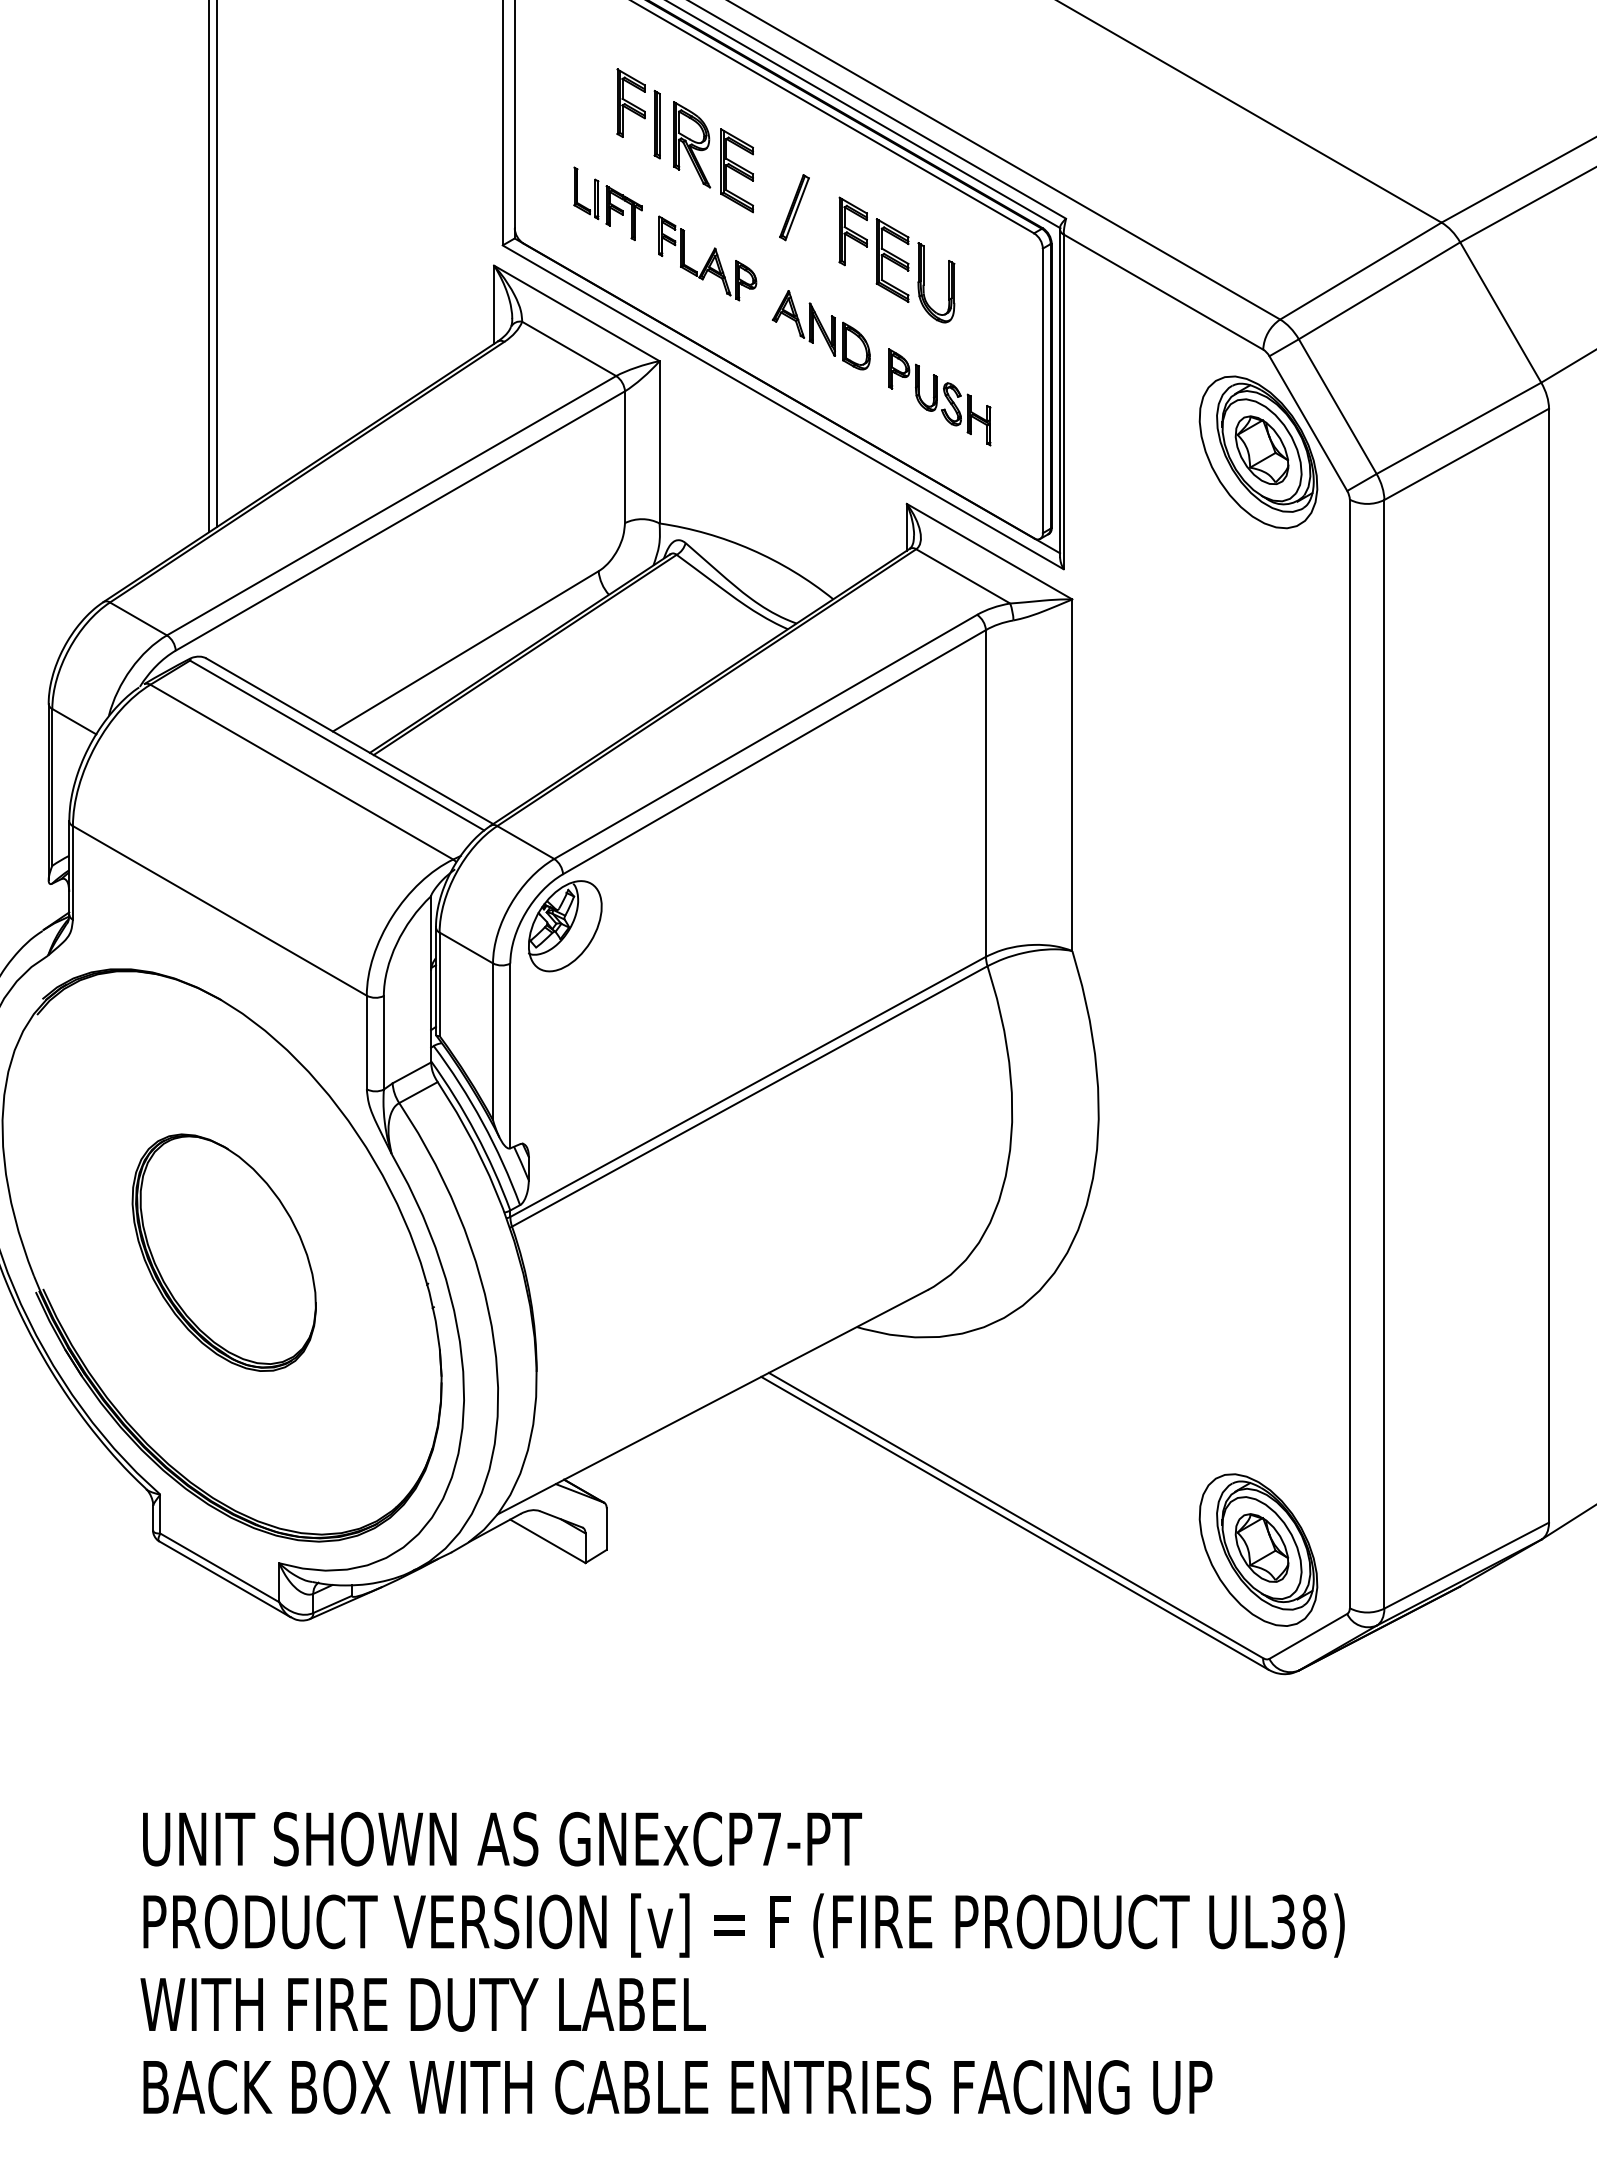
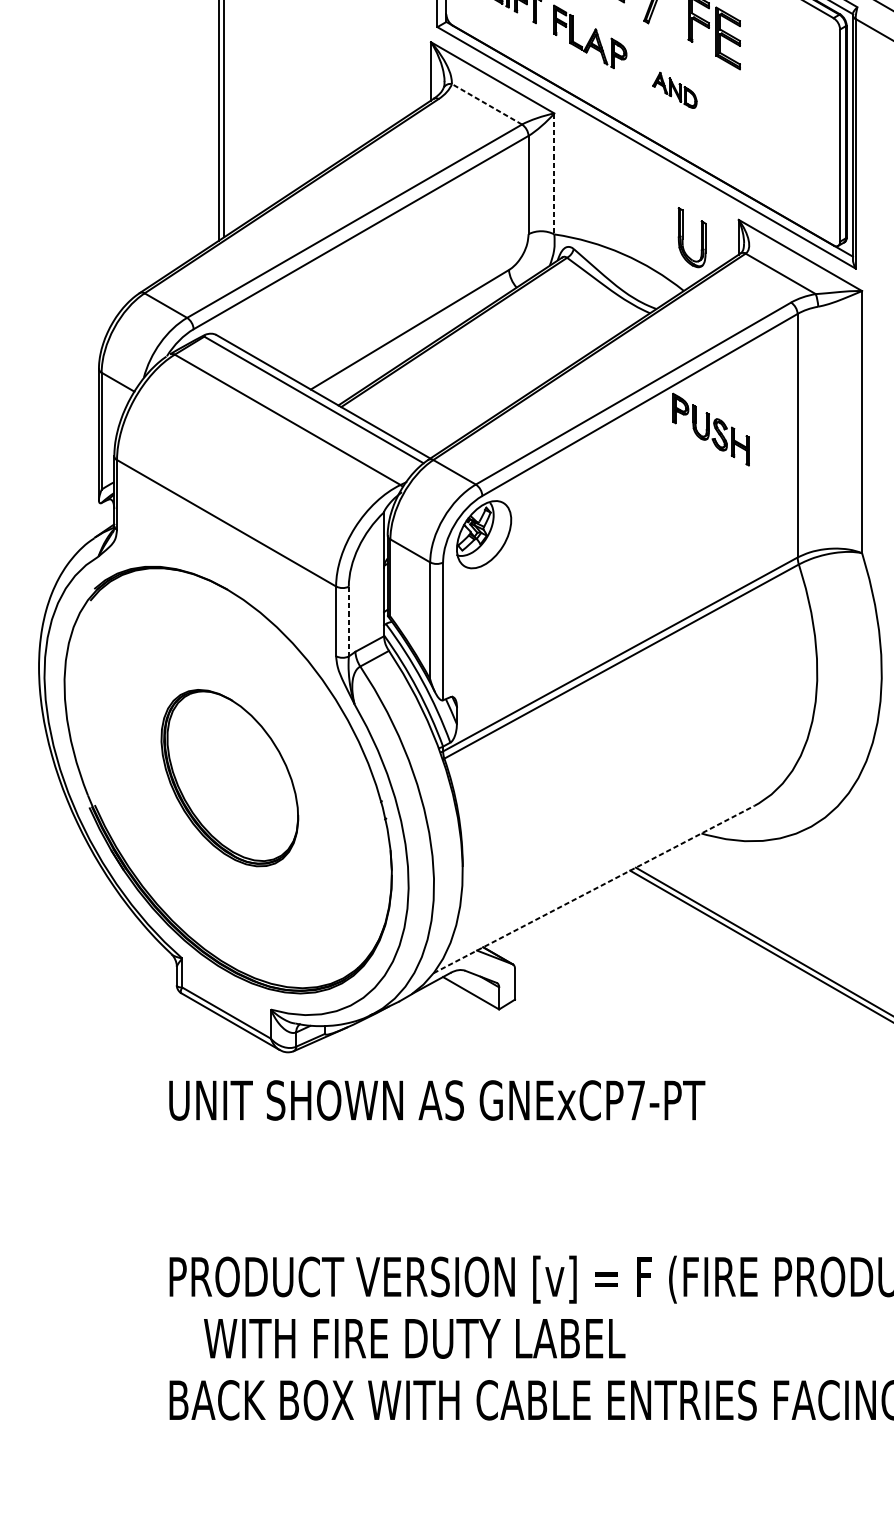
part: (924, 282) -> (683, 237), moved
part: (820, 330) -> (674, 90), size x0.6
line: (568, 348) -> (486, 103), solid -> dashed
part: (939, 397) -> (710, 429), moved
line: (659, 442) -> (554, 174), solid -> dashed
line: (383, 1042) -> (348, 621), solid -> dashed
line: (712, 1402) -> (593, 889), solid -> dashed
text: (502, 1839) -> (437, 1100), moved
text: (422, 2004) -> (414, 1338), moved

